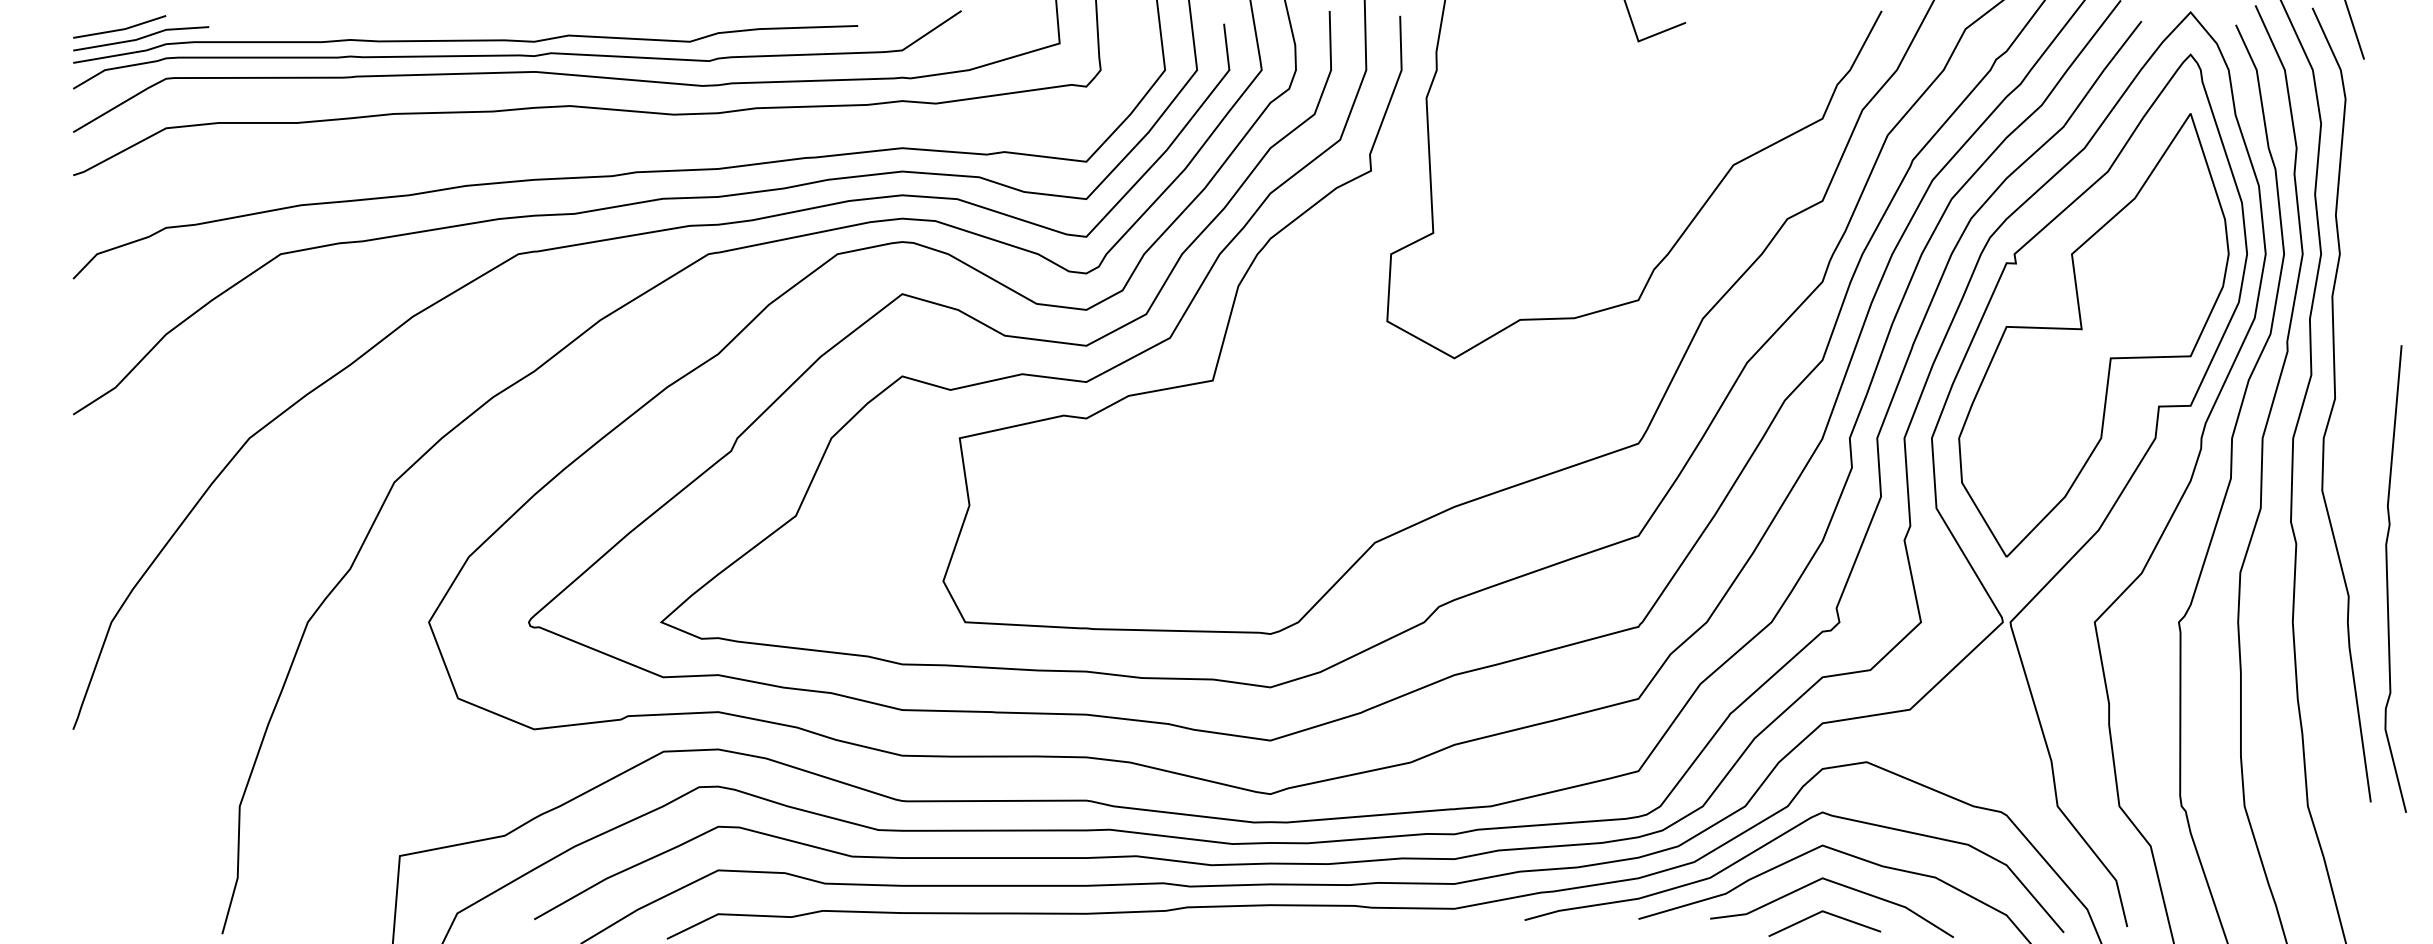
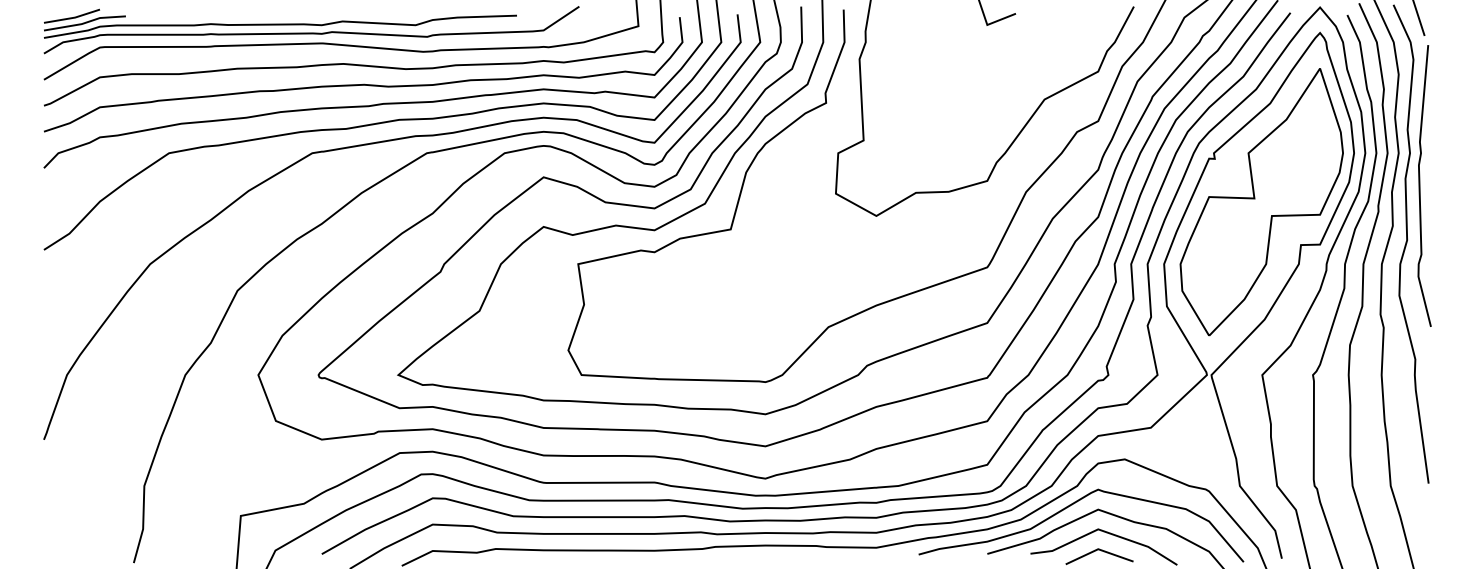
curve: (603, 138) -> (363, 83), added
curve: (2388, 578) -> (1420, 185), moved

